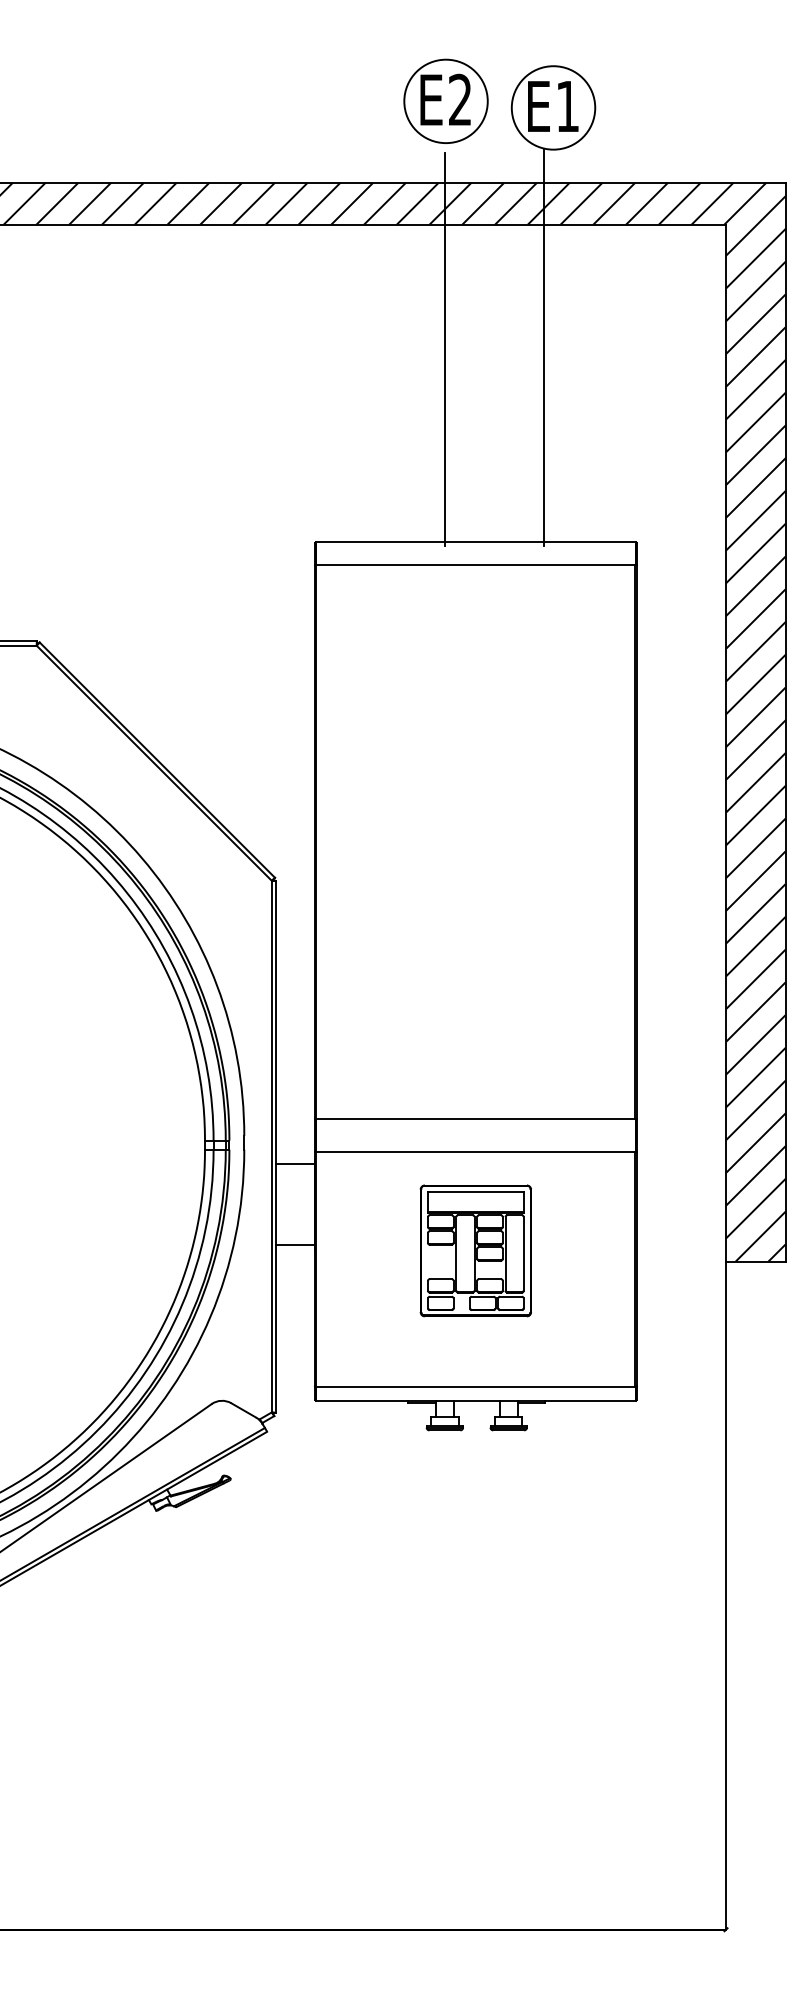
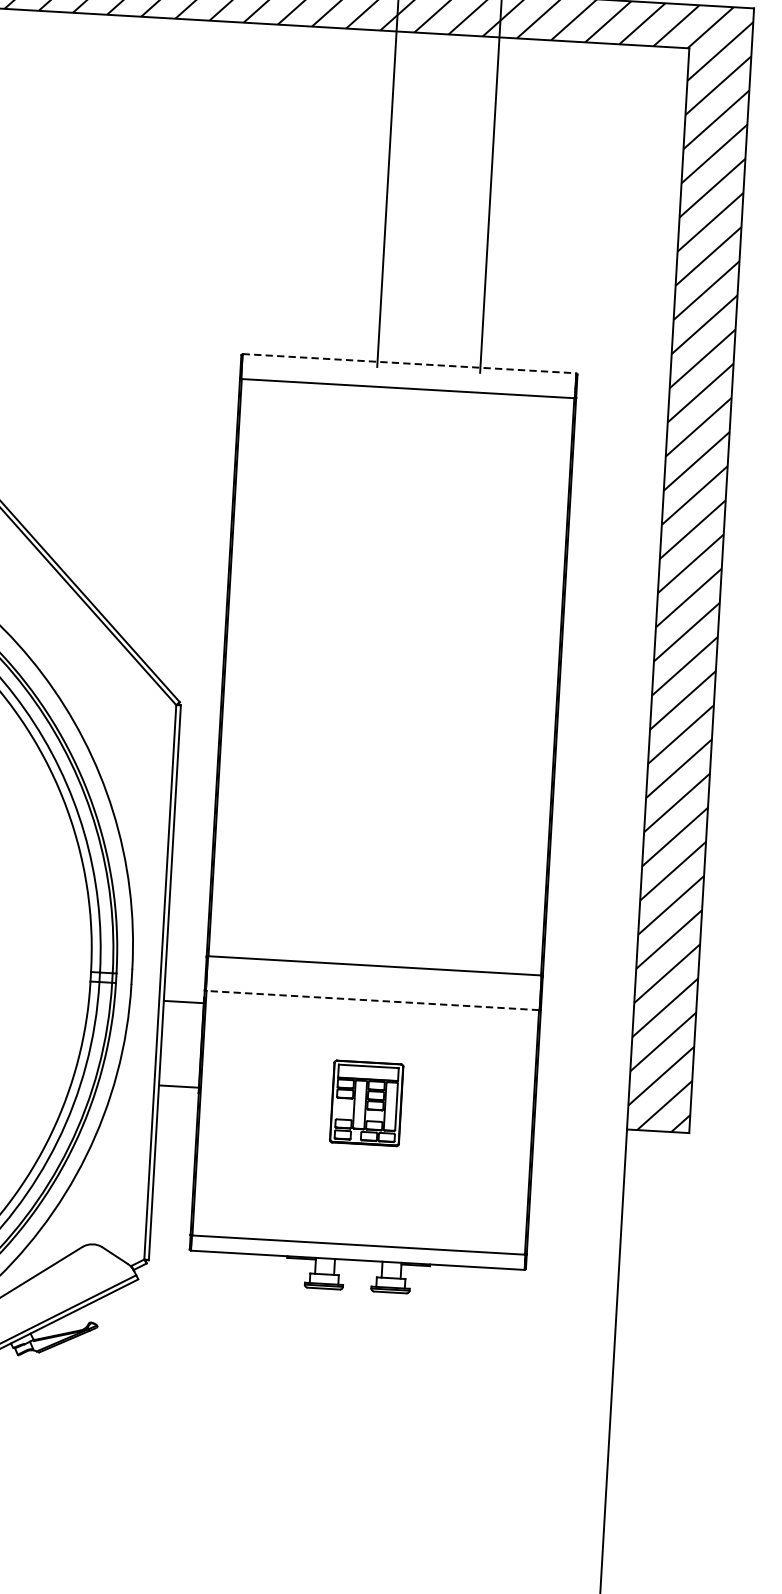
line: (476, 541) -> (410, 363), solid -> dashed
line: (475, 1152) -> (372, 1000), solid -> dashed
part: (475, 1250) -> (366, 1102), size x0.6

